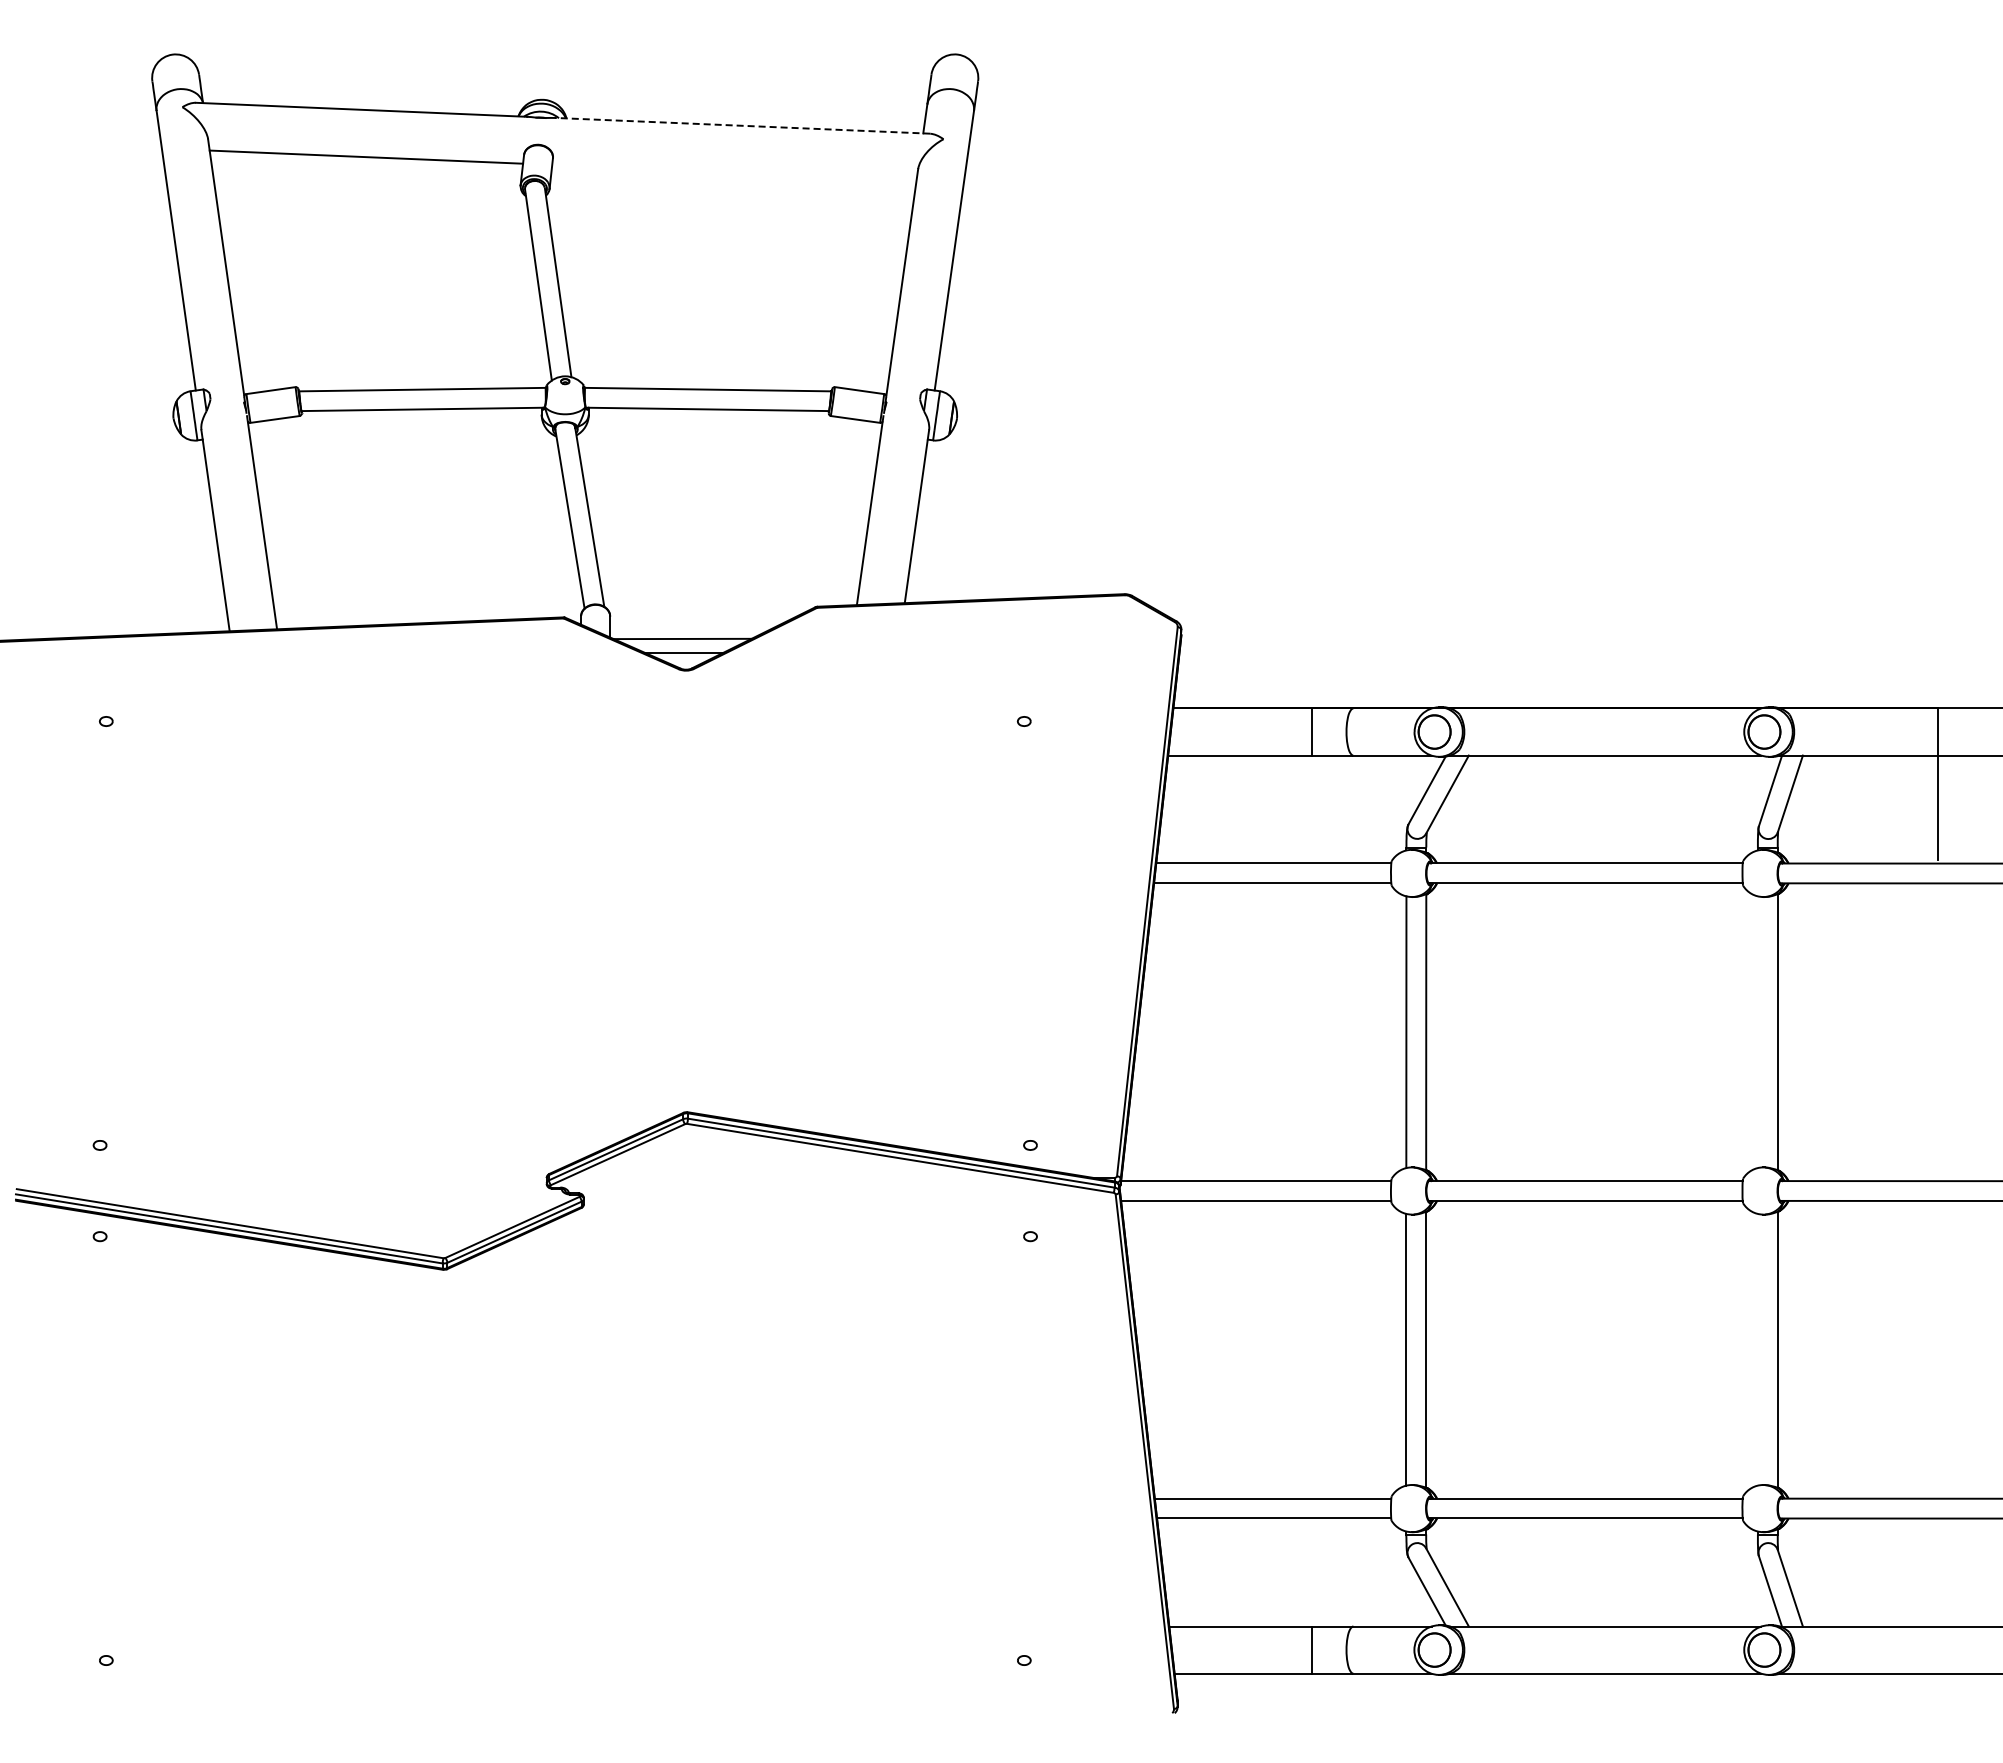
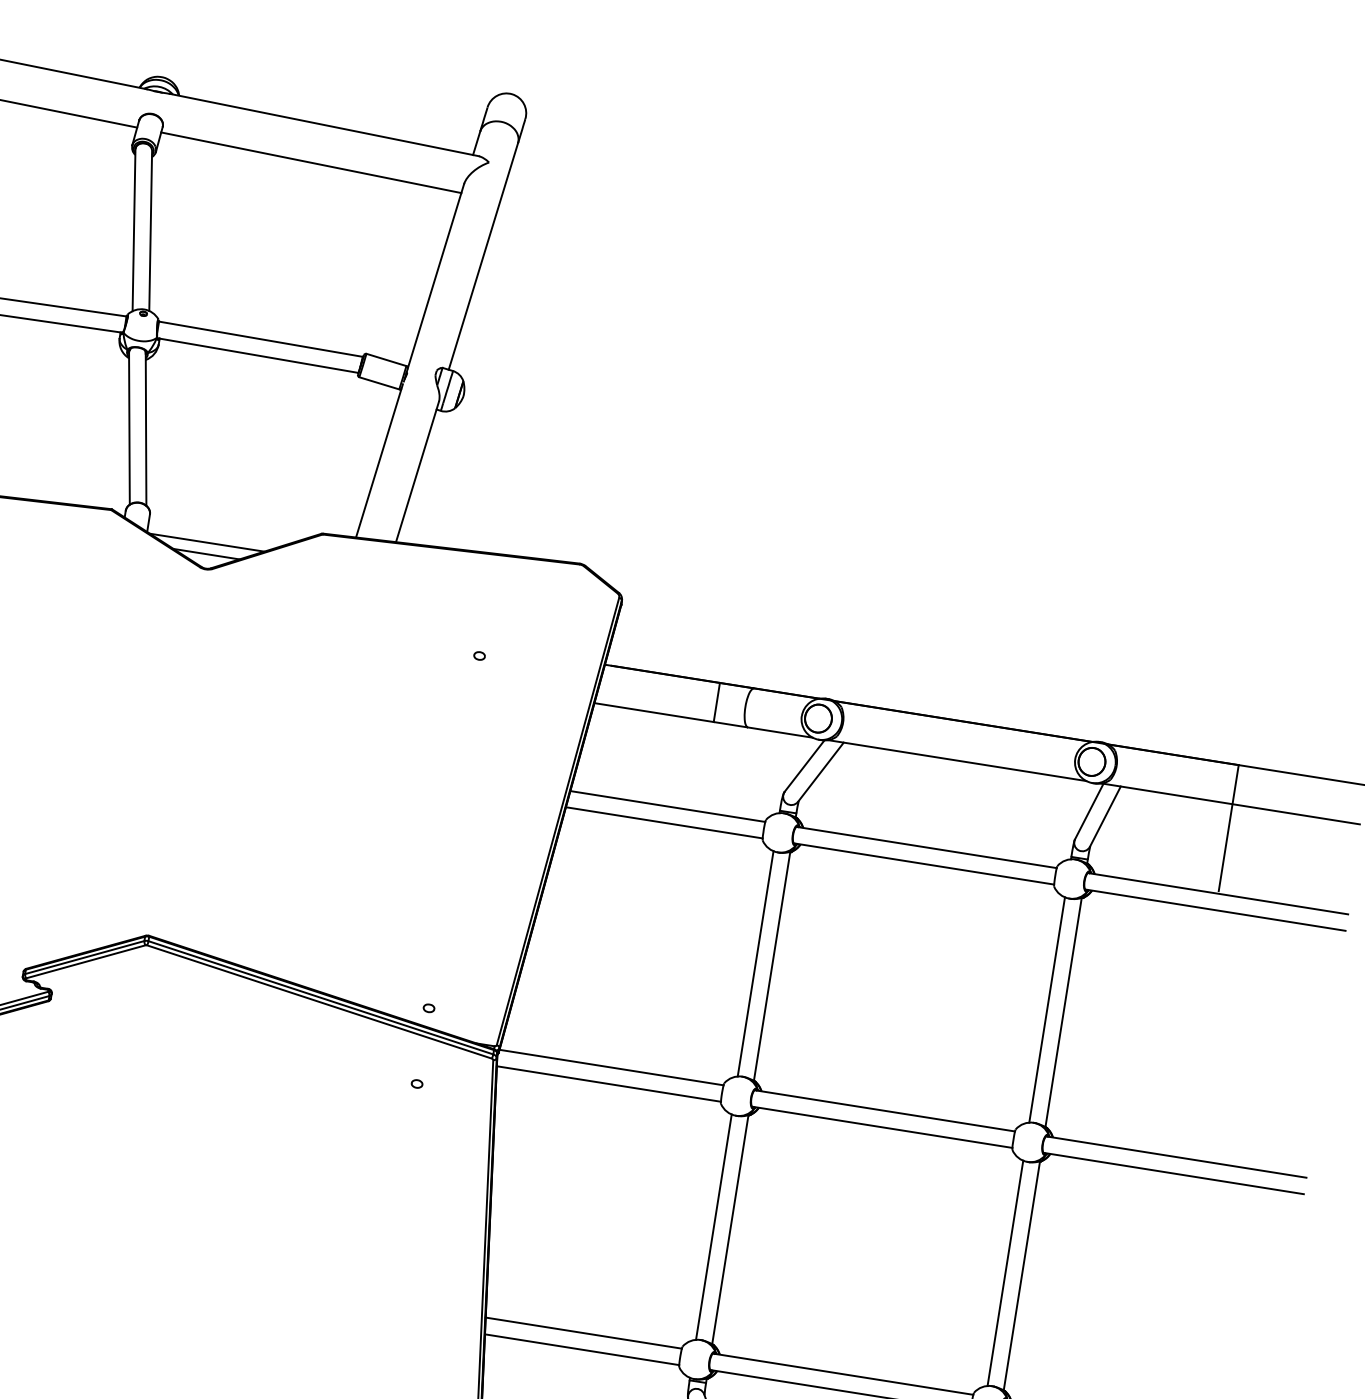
line: (742, 125) -> (324, 124), dashed -> solid
line: (734, 172) -> (311, 162), added
line: (1757, 1032) -> (1046, 1010), added
line: (1757, 1349) -> (1005, 1273), added

